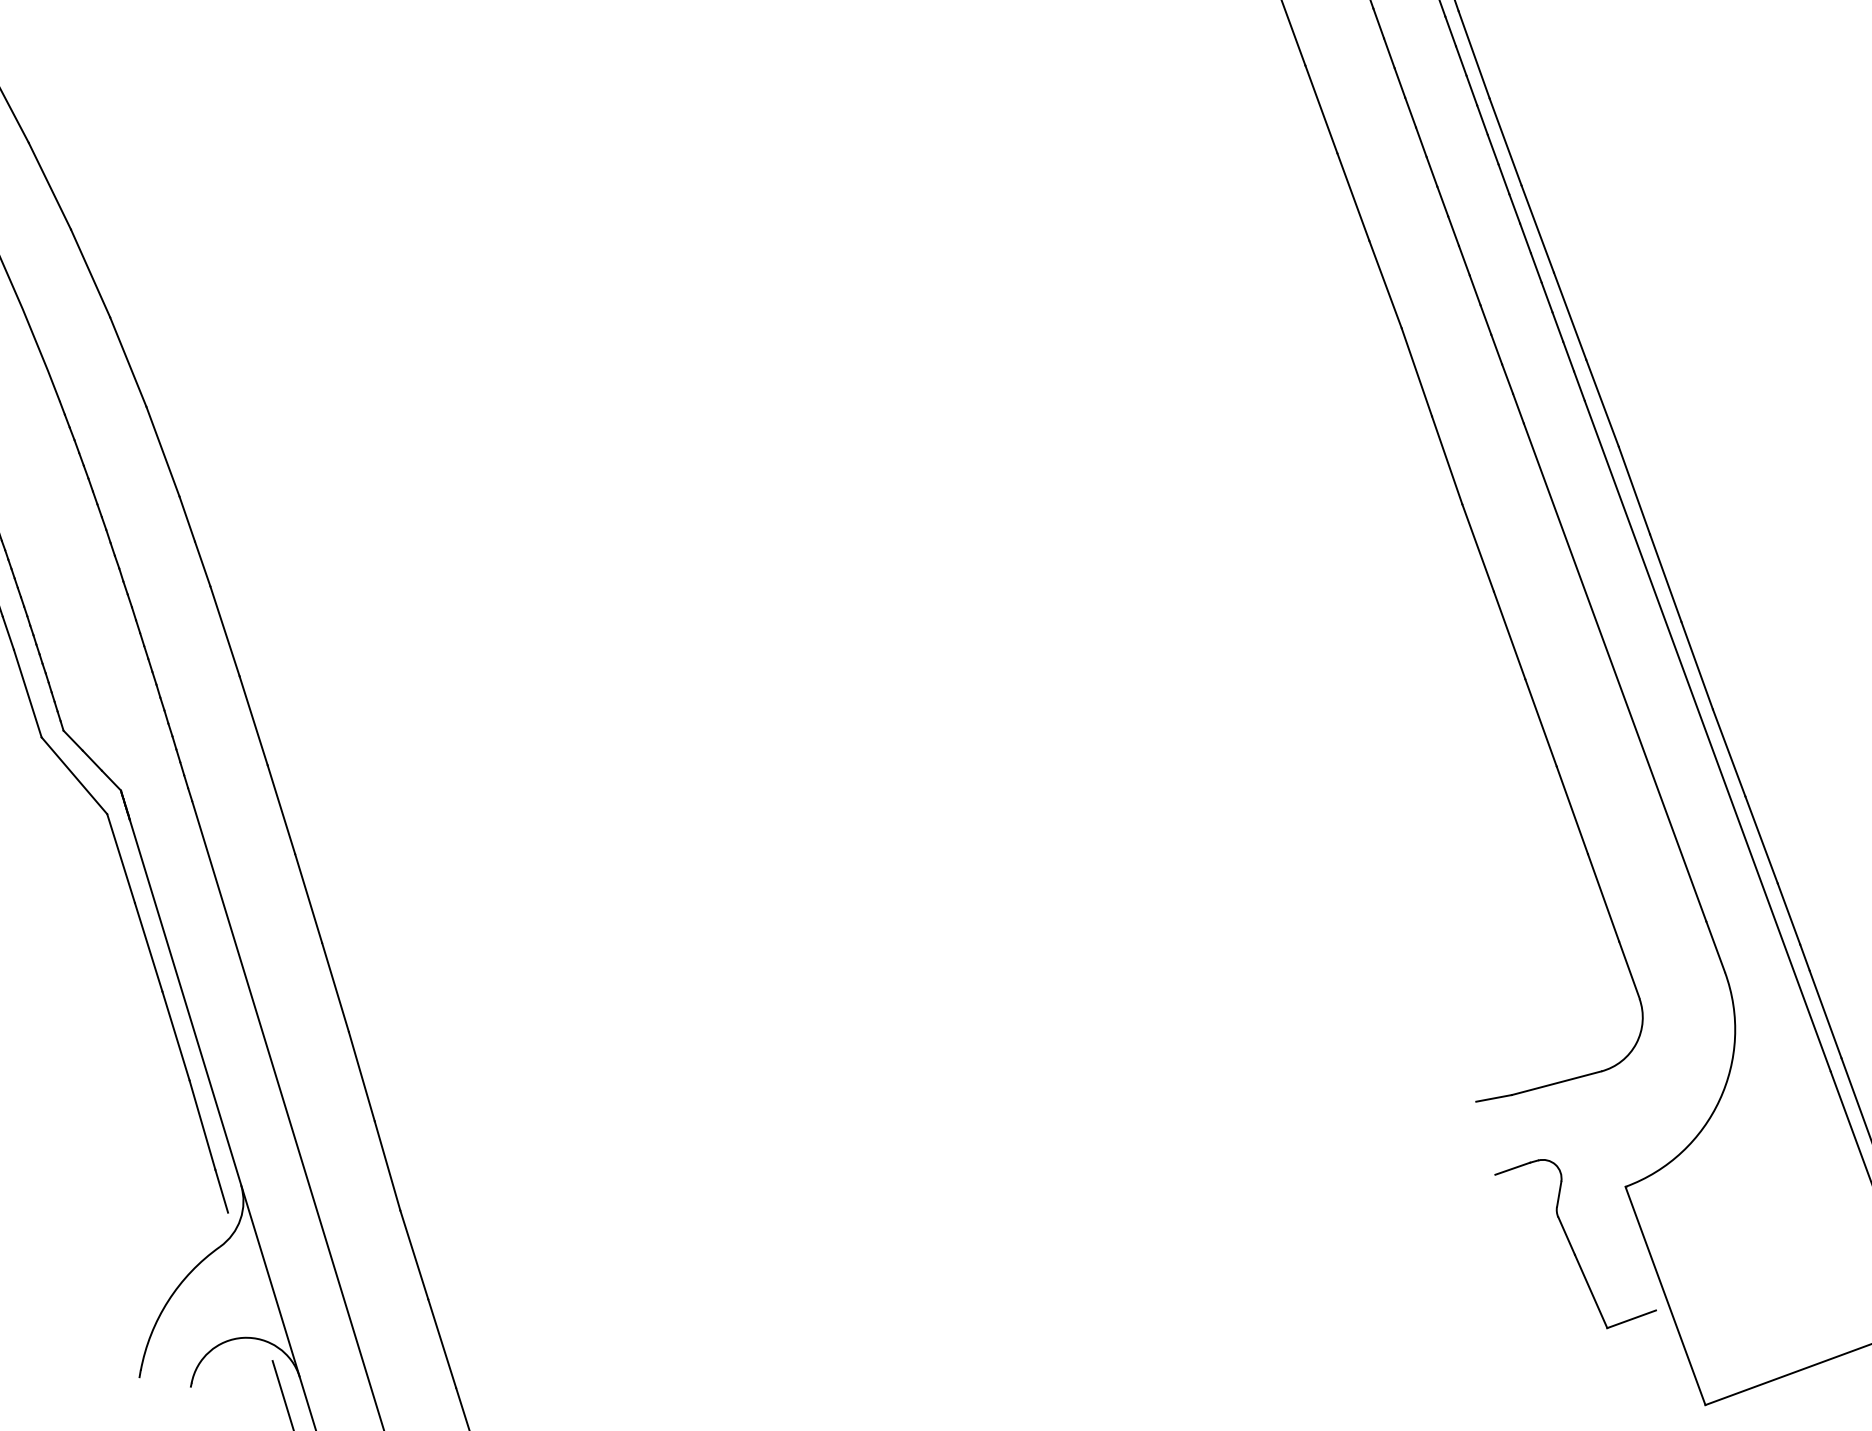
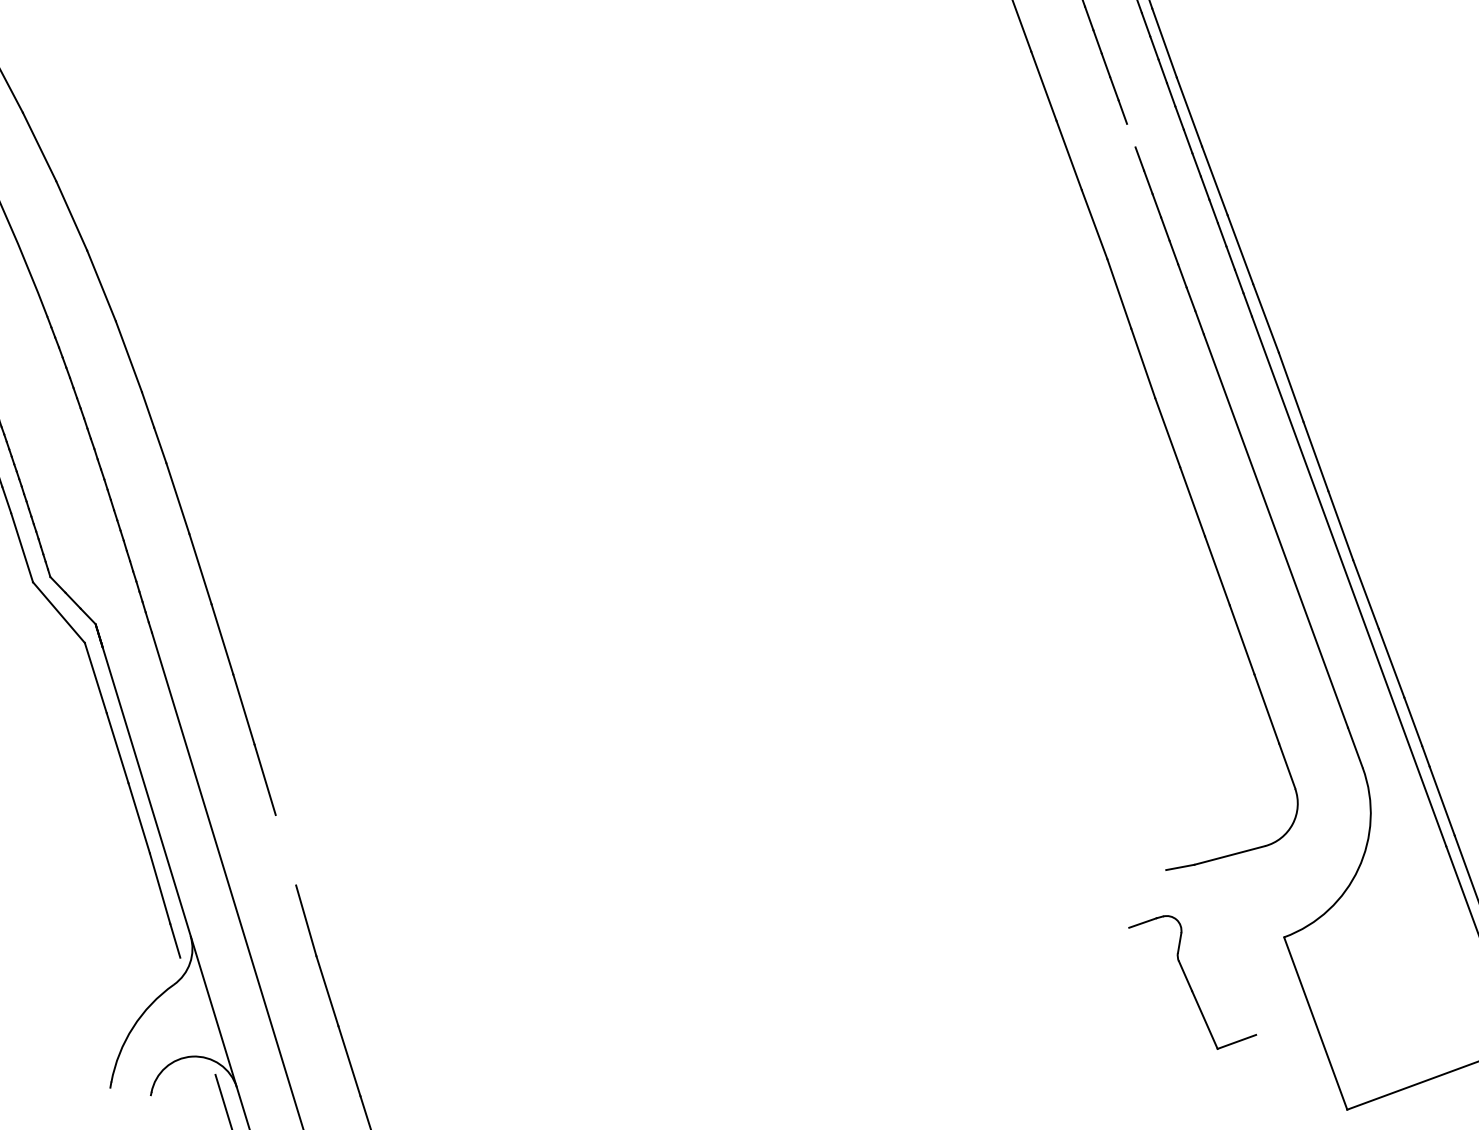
line: (1431, 171) -> (1130, 135), removed
line: (361, 1076) -> (285, 850), removed
part: (1575, 1244) -> (1192, 982), moved

